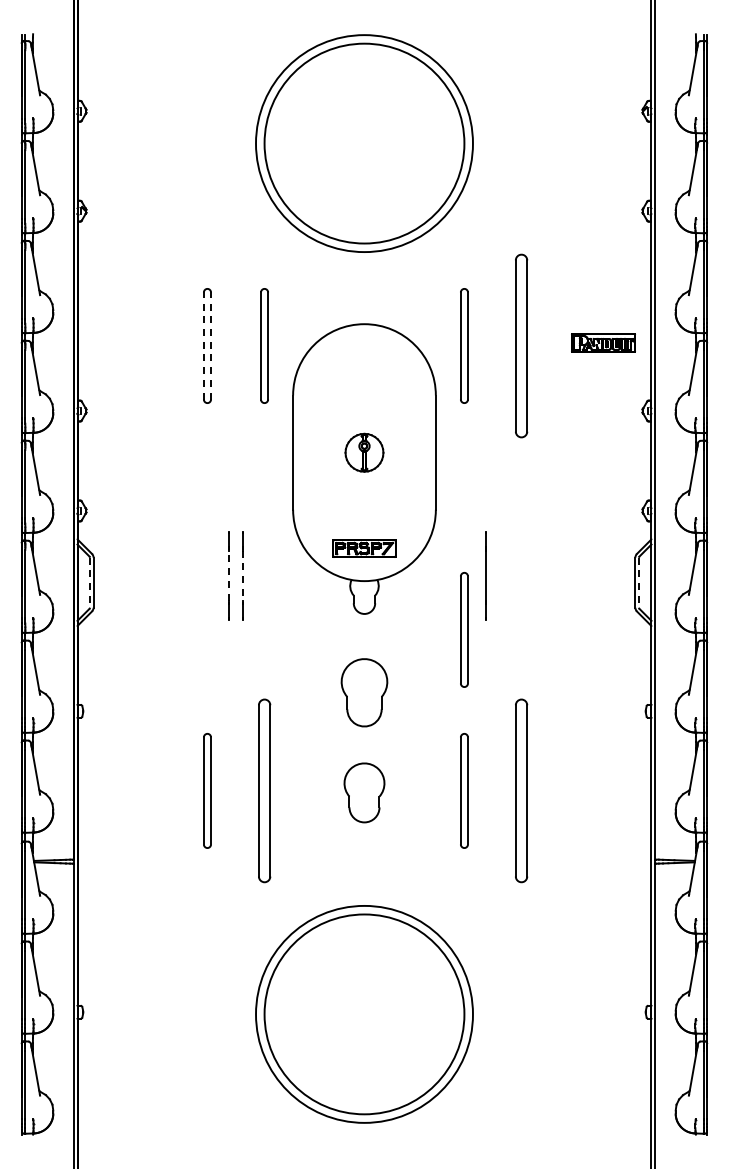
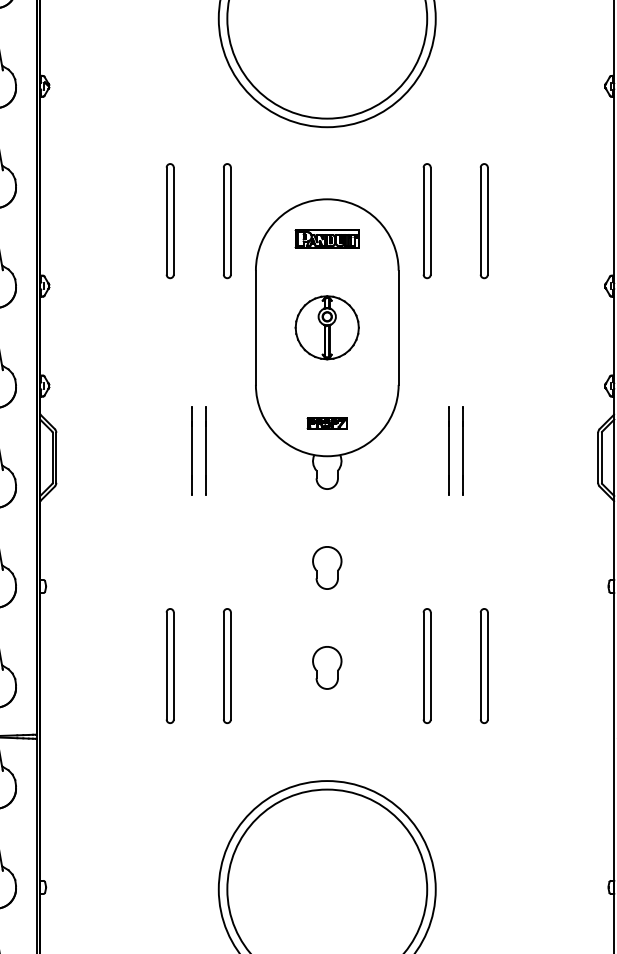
part: (603, 342) -> (327, 238), moved
part: (521, 345) -> (484, 220), size x0.62
line: (203, 346) -> (166, 221), dashed -> solid
line: (211, 346) -> (174, 221), dashed -> solid
part: (364, 452) -> (327, 327), size x1.67
part: (364, 548) -> (327, 423), size x0.62
line: (228, 575) -> (191, 450), dashed -> solid
line: (499, 575) -> (462, 450), added
line: (243, 576) -> (206, 451), dashed -> solid
line: (89, 583) -> (52, 458), dashed -> solid
line: (639, 583) -> (602, 458), dashed -> solid
part: (464, 629) -> (427, 504), removed
part: (364, 692) -> (327, 567), size x0.62
part: (264, 790) -> (227, 665), size x0.62
part: (521, 790) -> (484, 665), size x0.62
part: (364, 792) -> (327, 667), size x0.71

